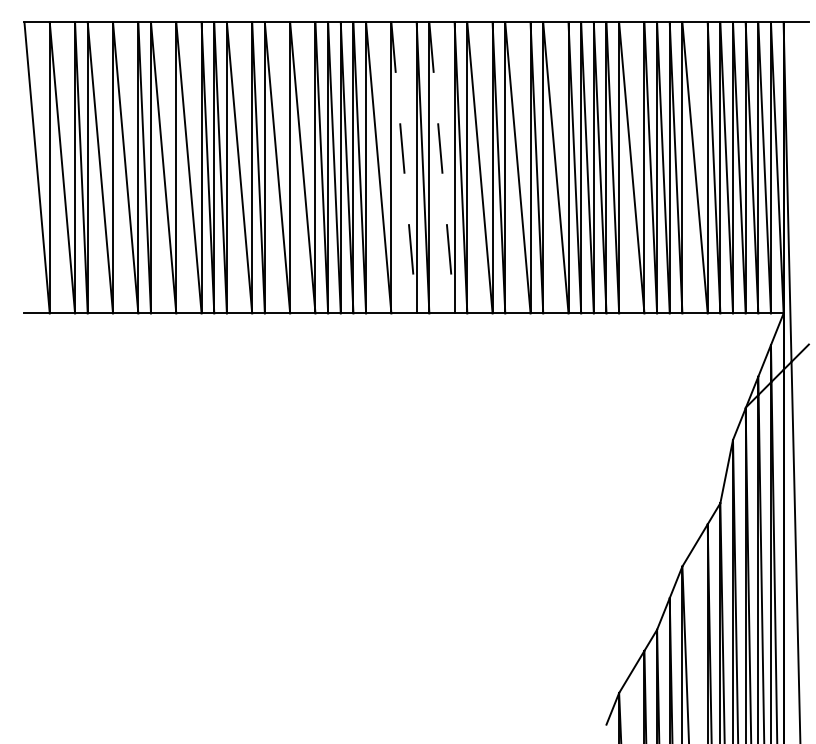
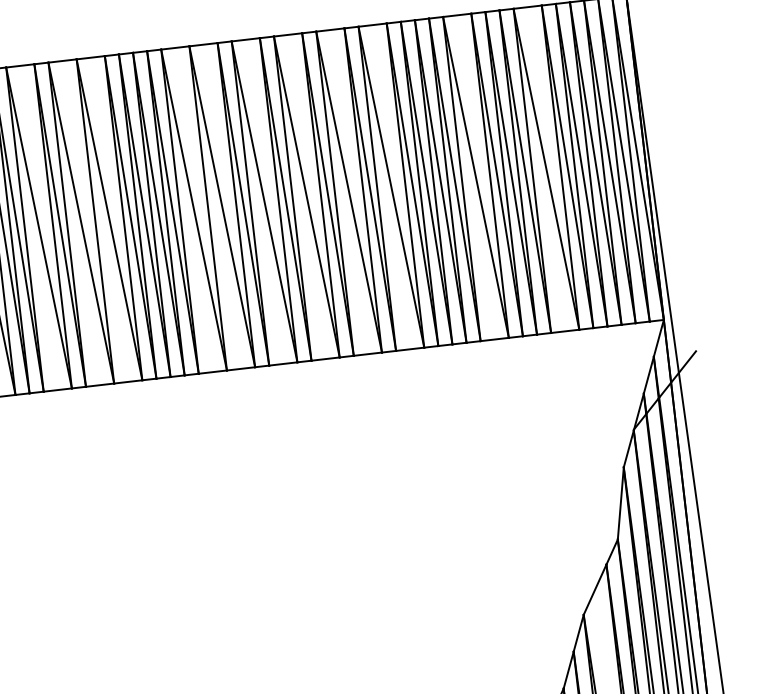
line: (404, 168) -> (222, 207), dashed -> solid
line: (442, 168) -> (265, 202), dashed -> solid

